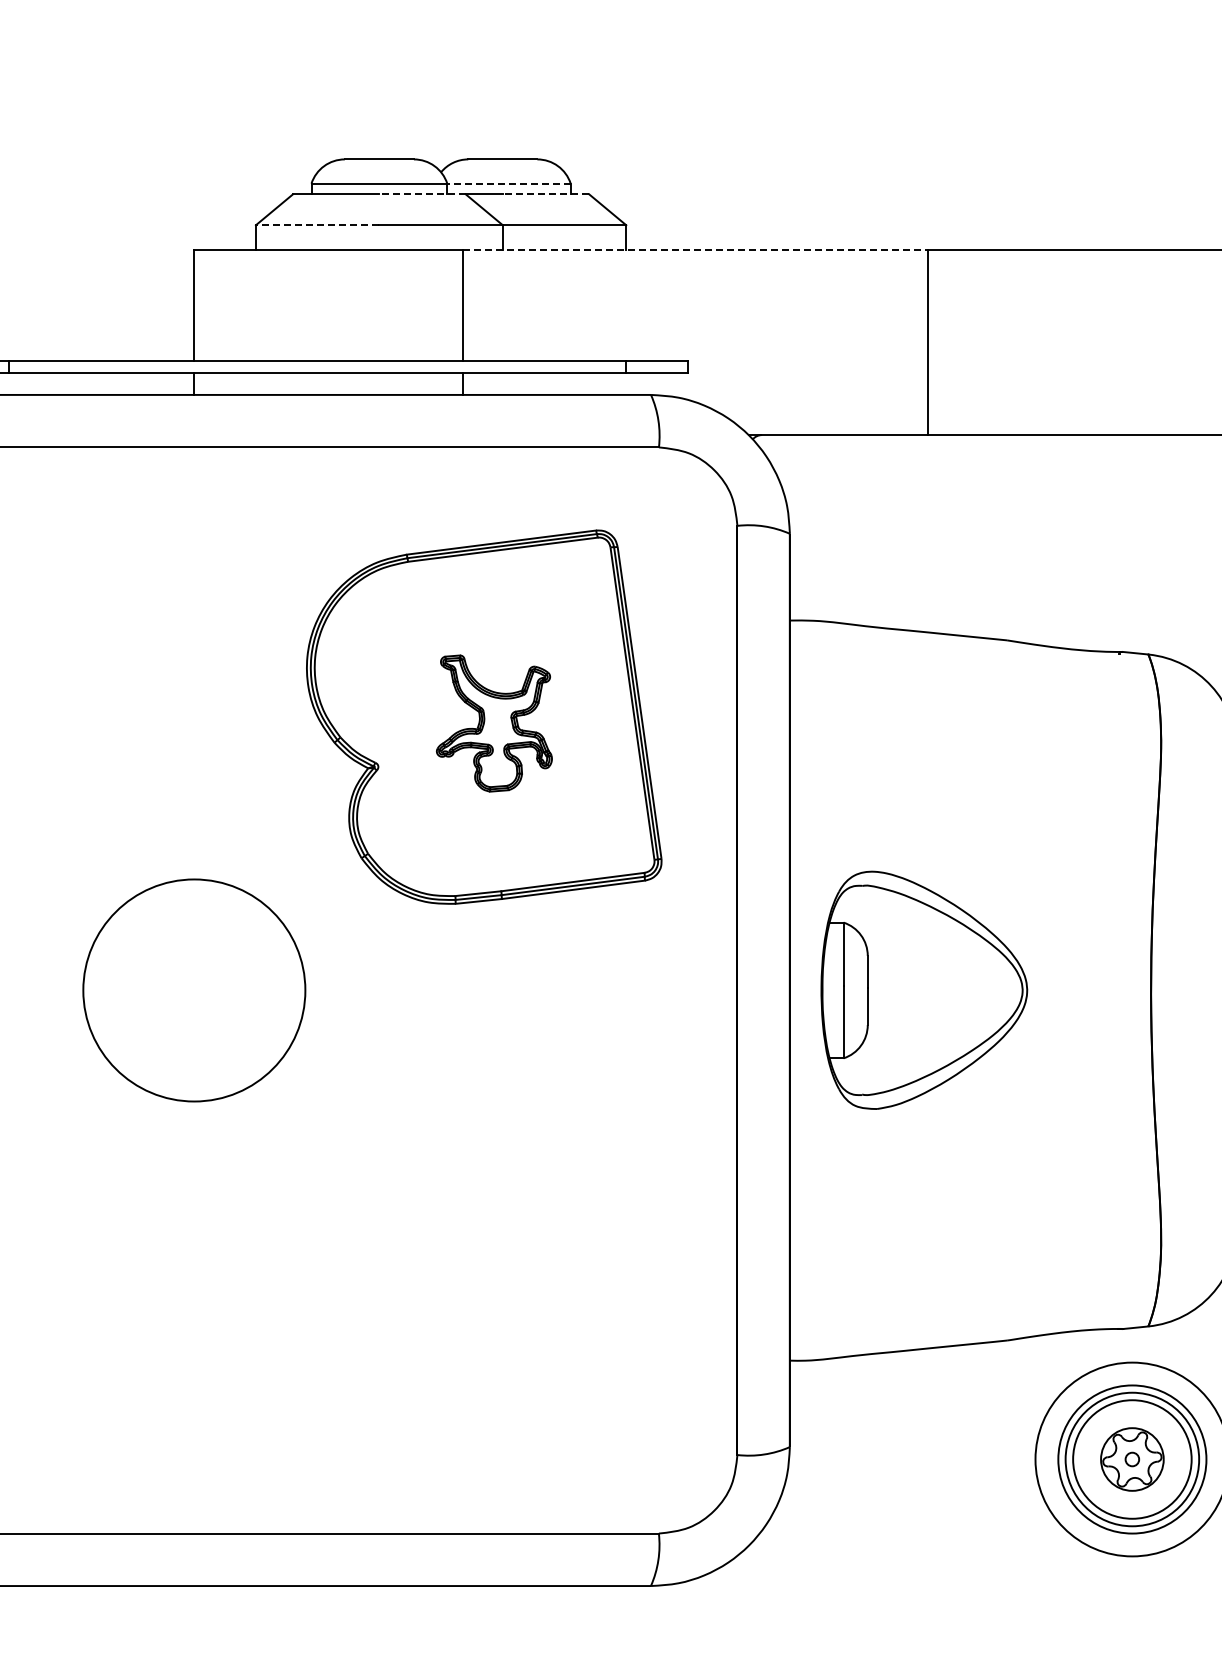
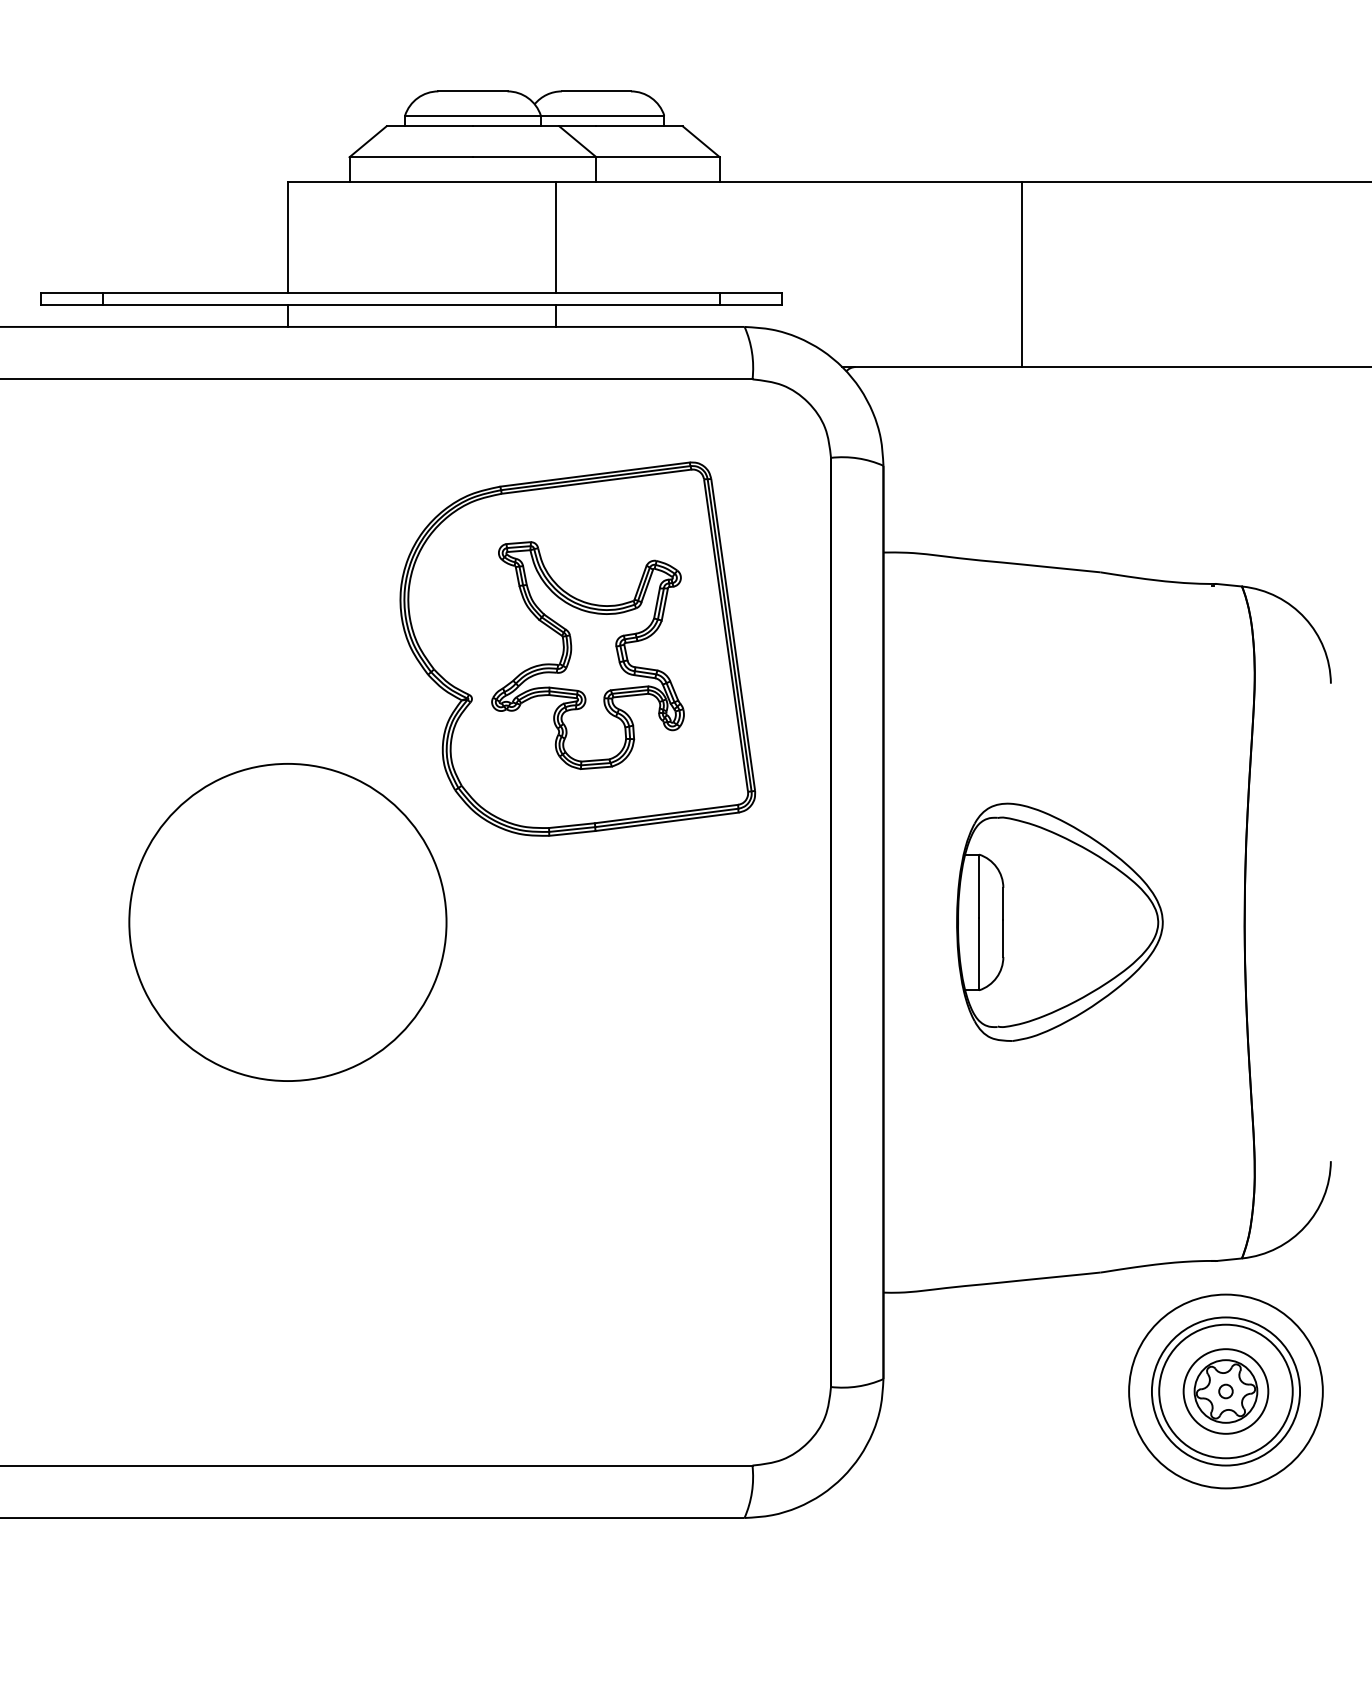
line: (508, 183) -> (602, 115), dashed -> solid
line: (421, 194) -> (515, 126), dashed -> solid
line: (545, 194) -> (639, 126), dashed -> solid
line: (317, 225) -> (411, 157), dashed -> solid
line: (695, 249) -> (789, 181), dashed -> solid
part: (493, 723) -> (587, 655), size x1.67
part: (923, 989) -> (1059, 921), moved
circle: (193, 990) -> (287, 922), size x1.43
circle: (1131, 1459) -> (1225, 1391), size x0.71

